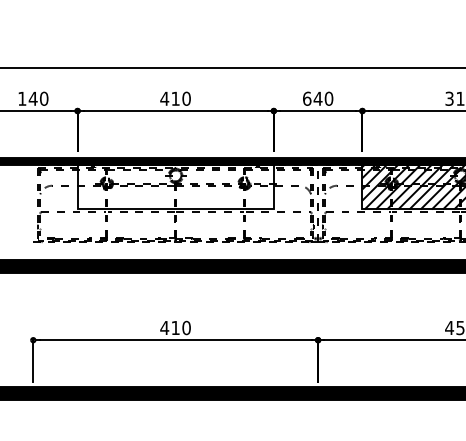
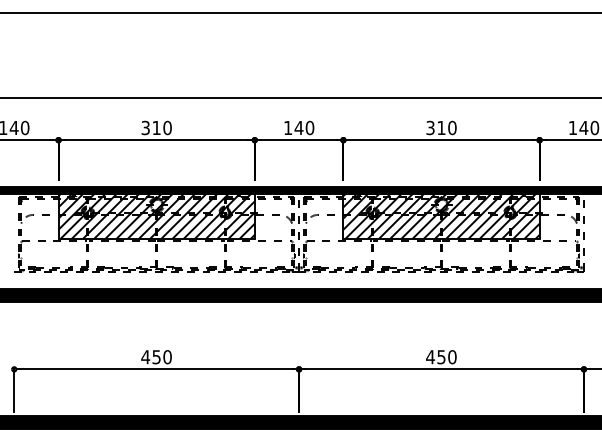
text: (164, 98) -> (145, 127), 410 -> 310
text: (307, 98) -> (288, 127), 640 -> 140
hatch: (175, 187) -> (156, 216), added
text: (175, 328) -> (156, 357), 410 -> 450

